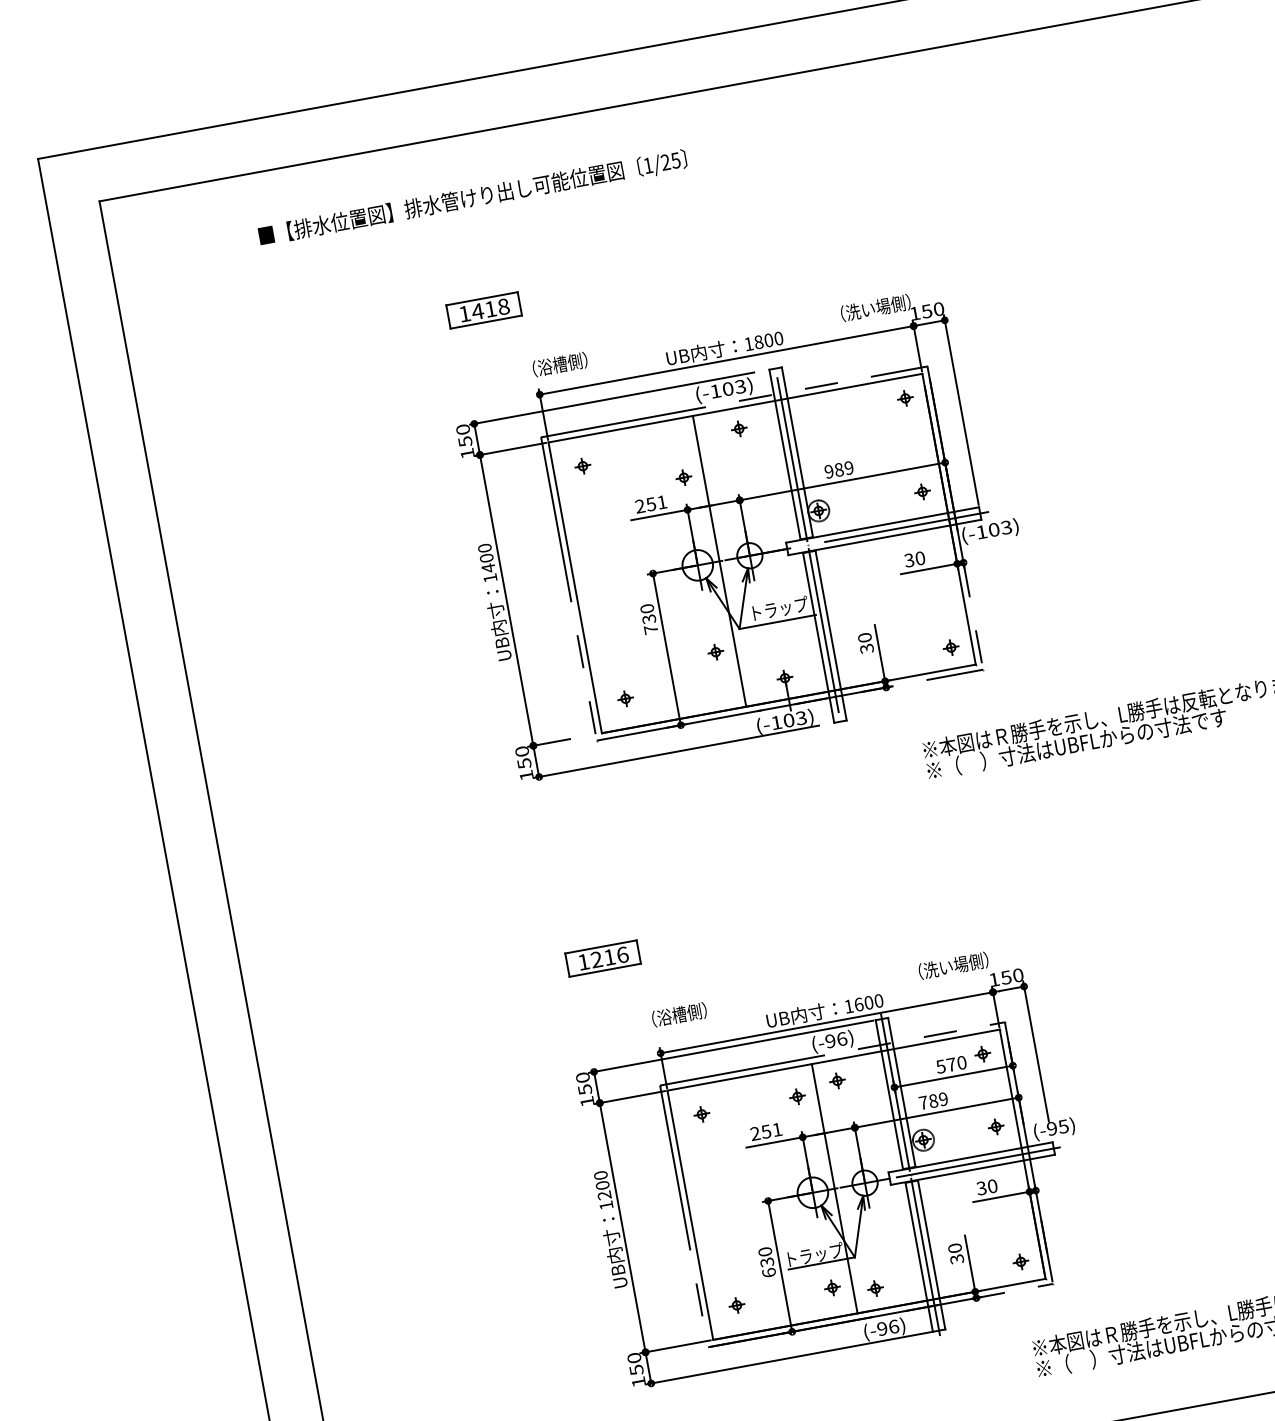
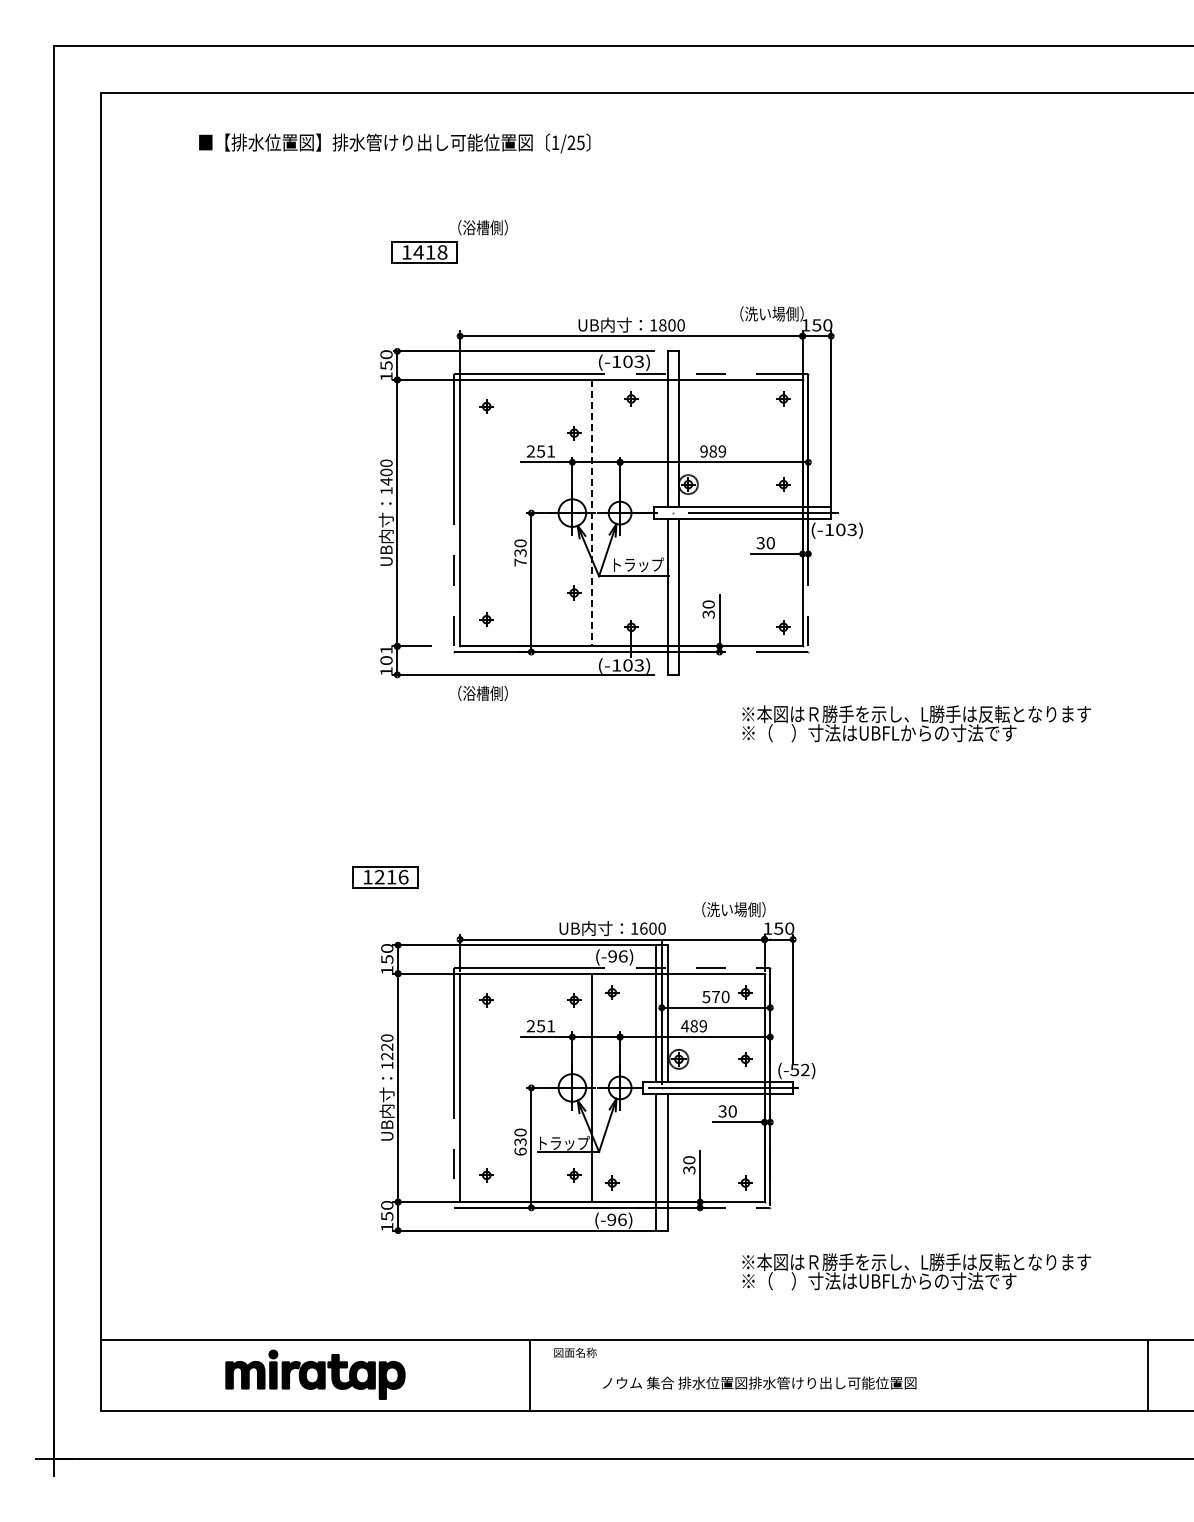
text: (472, 198) -> (394, 143), moved
text: (559, 364) -> (482, 227), moved
line: (791, 452) -> (673, 428), removed
line: (719, 561) -> (592, 513), solid -> dashed
line: (825, 637) -> (673, 597), removed
text: (523, 758) -> (386, 655), 150 -> 101
part: (603, 958) -> (385, 877), moved
text: (678, 1014) -> (482, 693), moved
text: (923, 1103) -> (684, 1026), 789 -> 489
text: (1057, 1127) -> (799, 1069), (-95) -> (-52)
text: (602, 1184) -> (387, 1046), 1200 -> 1220
line: (925, 1256) -> (661, 1162), removed

